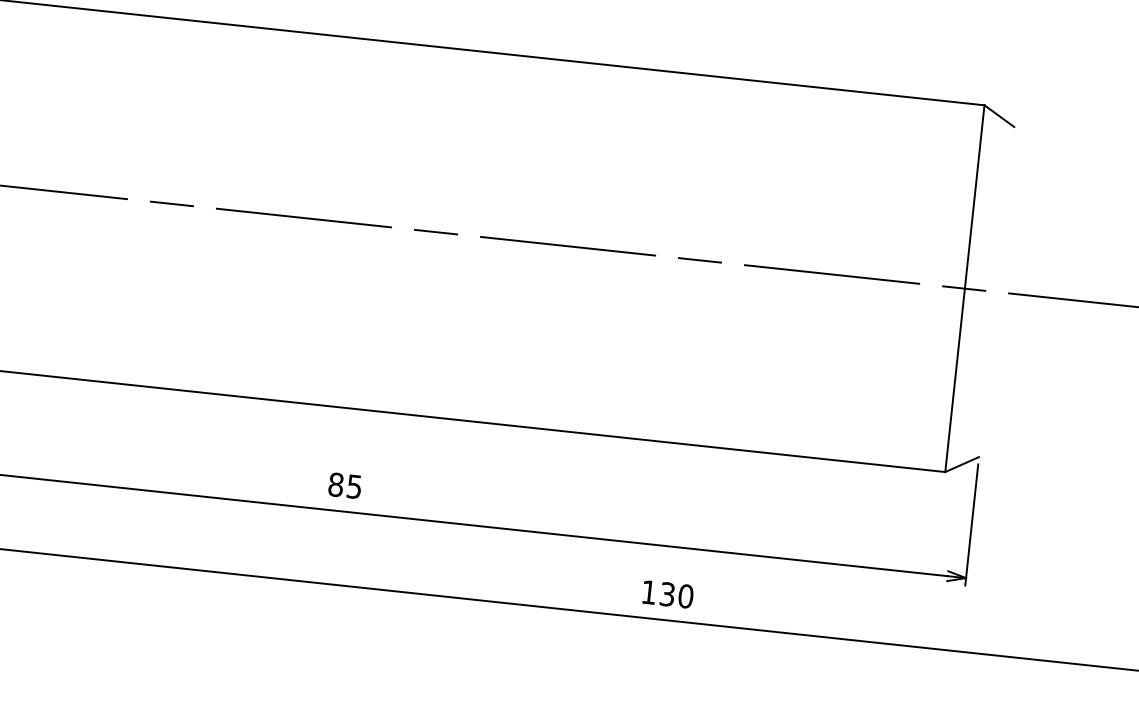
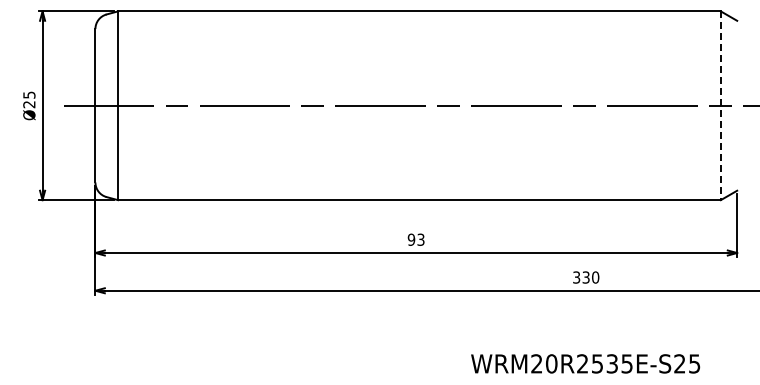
line: (964, 289) -> (720, 106), solid -> dashed
text: (343, 485) -> (415, 239), 85 -> 93
text: (648, 592) -> (576, 277), 130 -> 330

